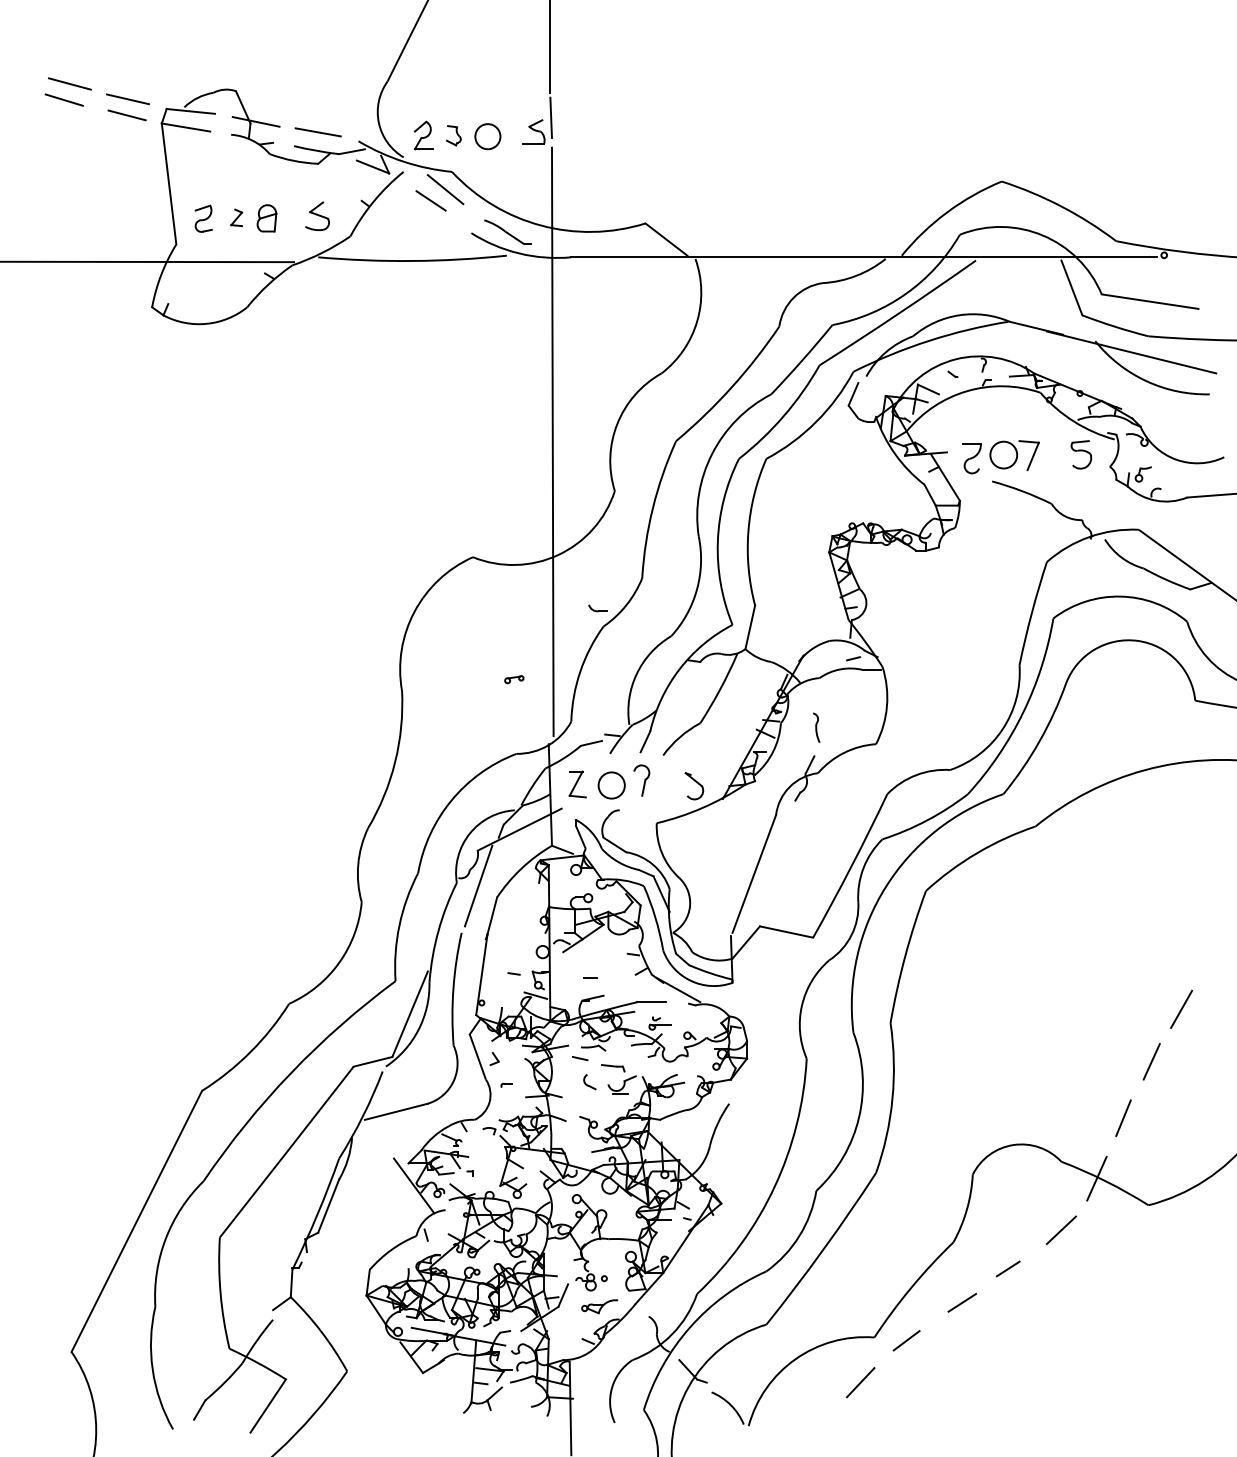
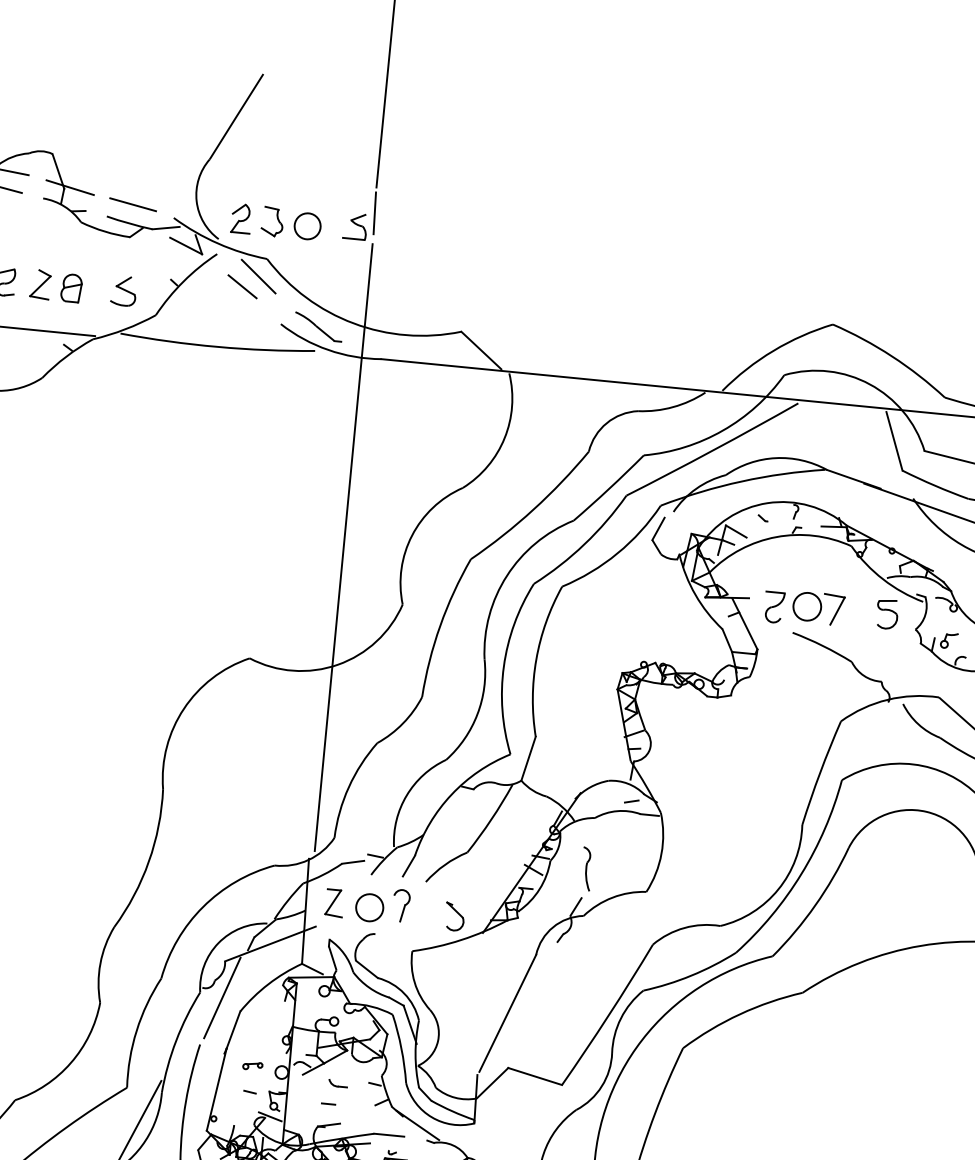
part: (453, 135) -> (272, 221), size x1.43
part: (236, 217) -> (40, 284), size x1.67
part: (597, 608) -> (337, 1083), moved
part: (514, 679) -> (253, 1065), moved
part: (816, 727) -> (586, 868), size x1.43

